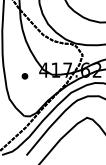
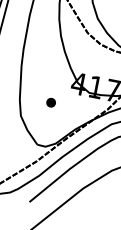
part: (24, 76) -> (50, 102), moved

